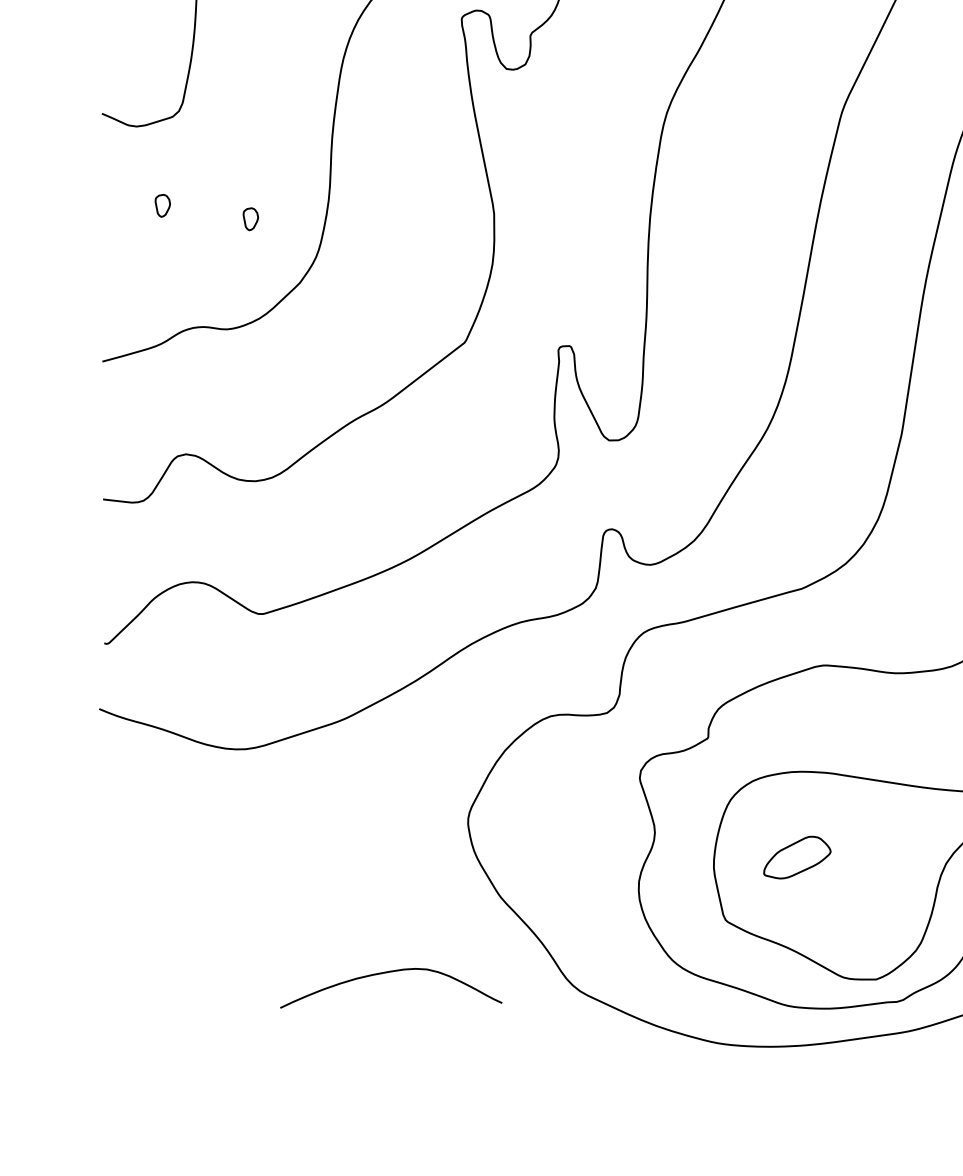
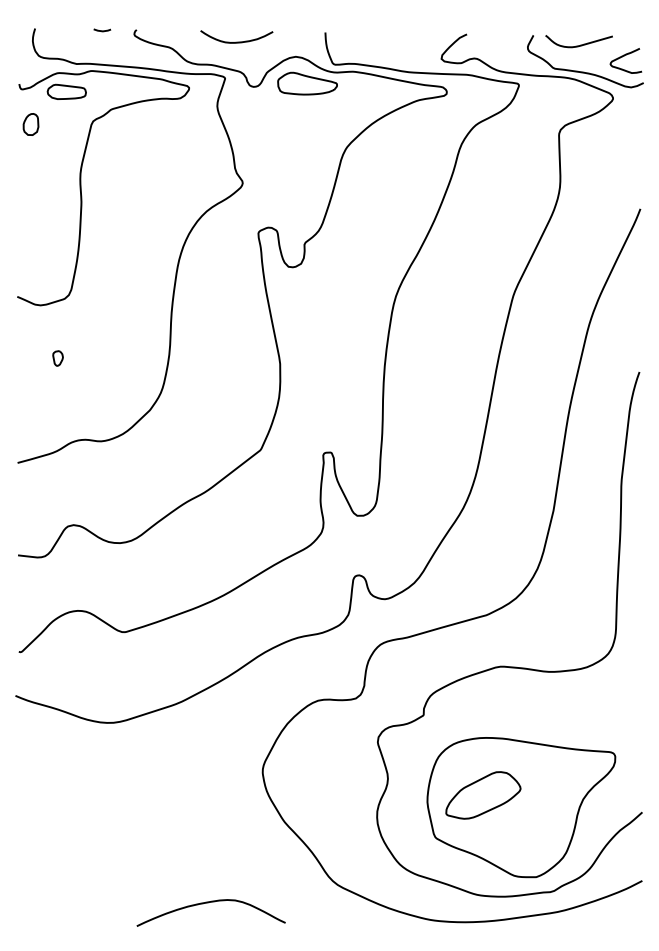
part: (249, 219) -> (116, 367), removed
part: (797, 857) -> (483, 795), size x1.67
curve: (387, 974) -> (208, 903), moved

